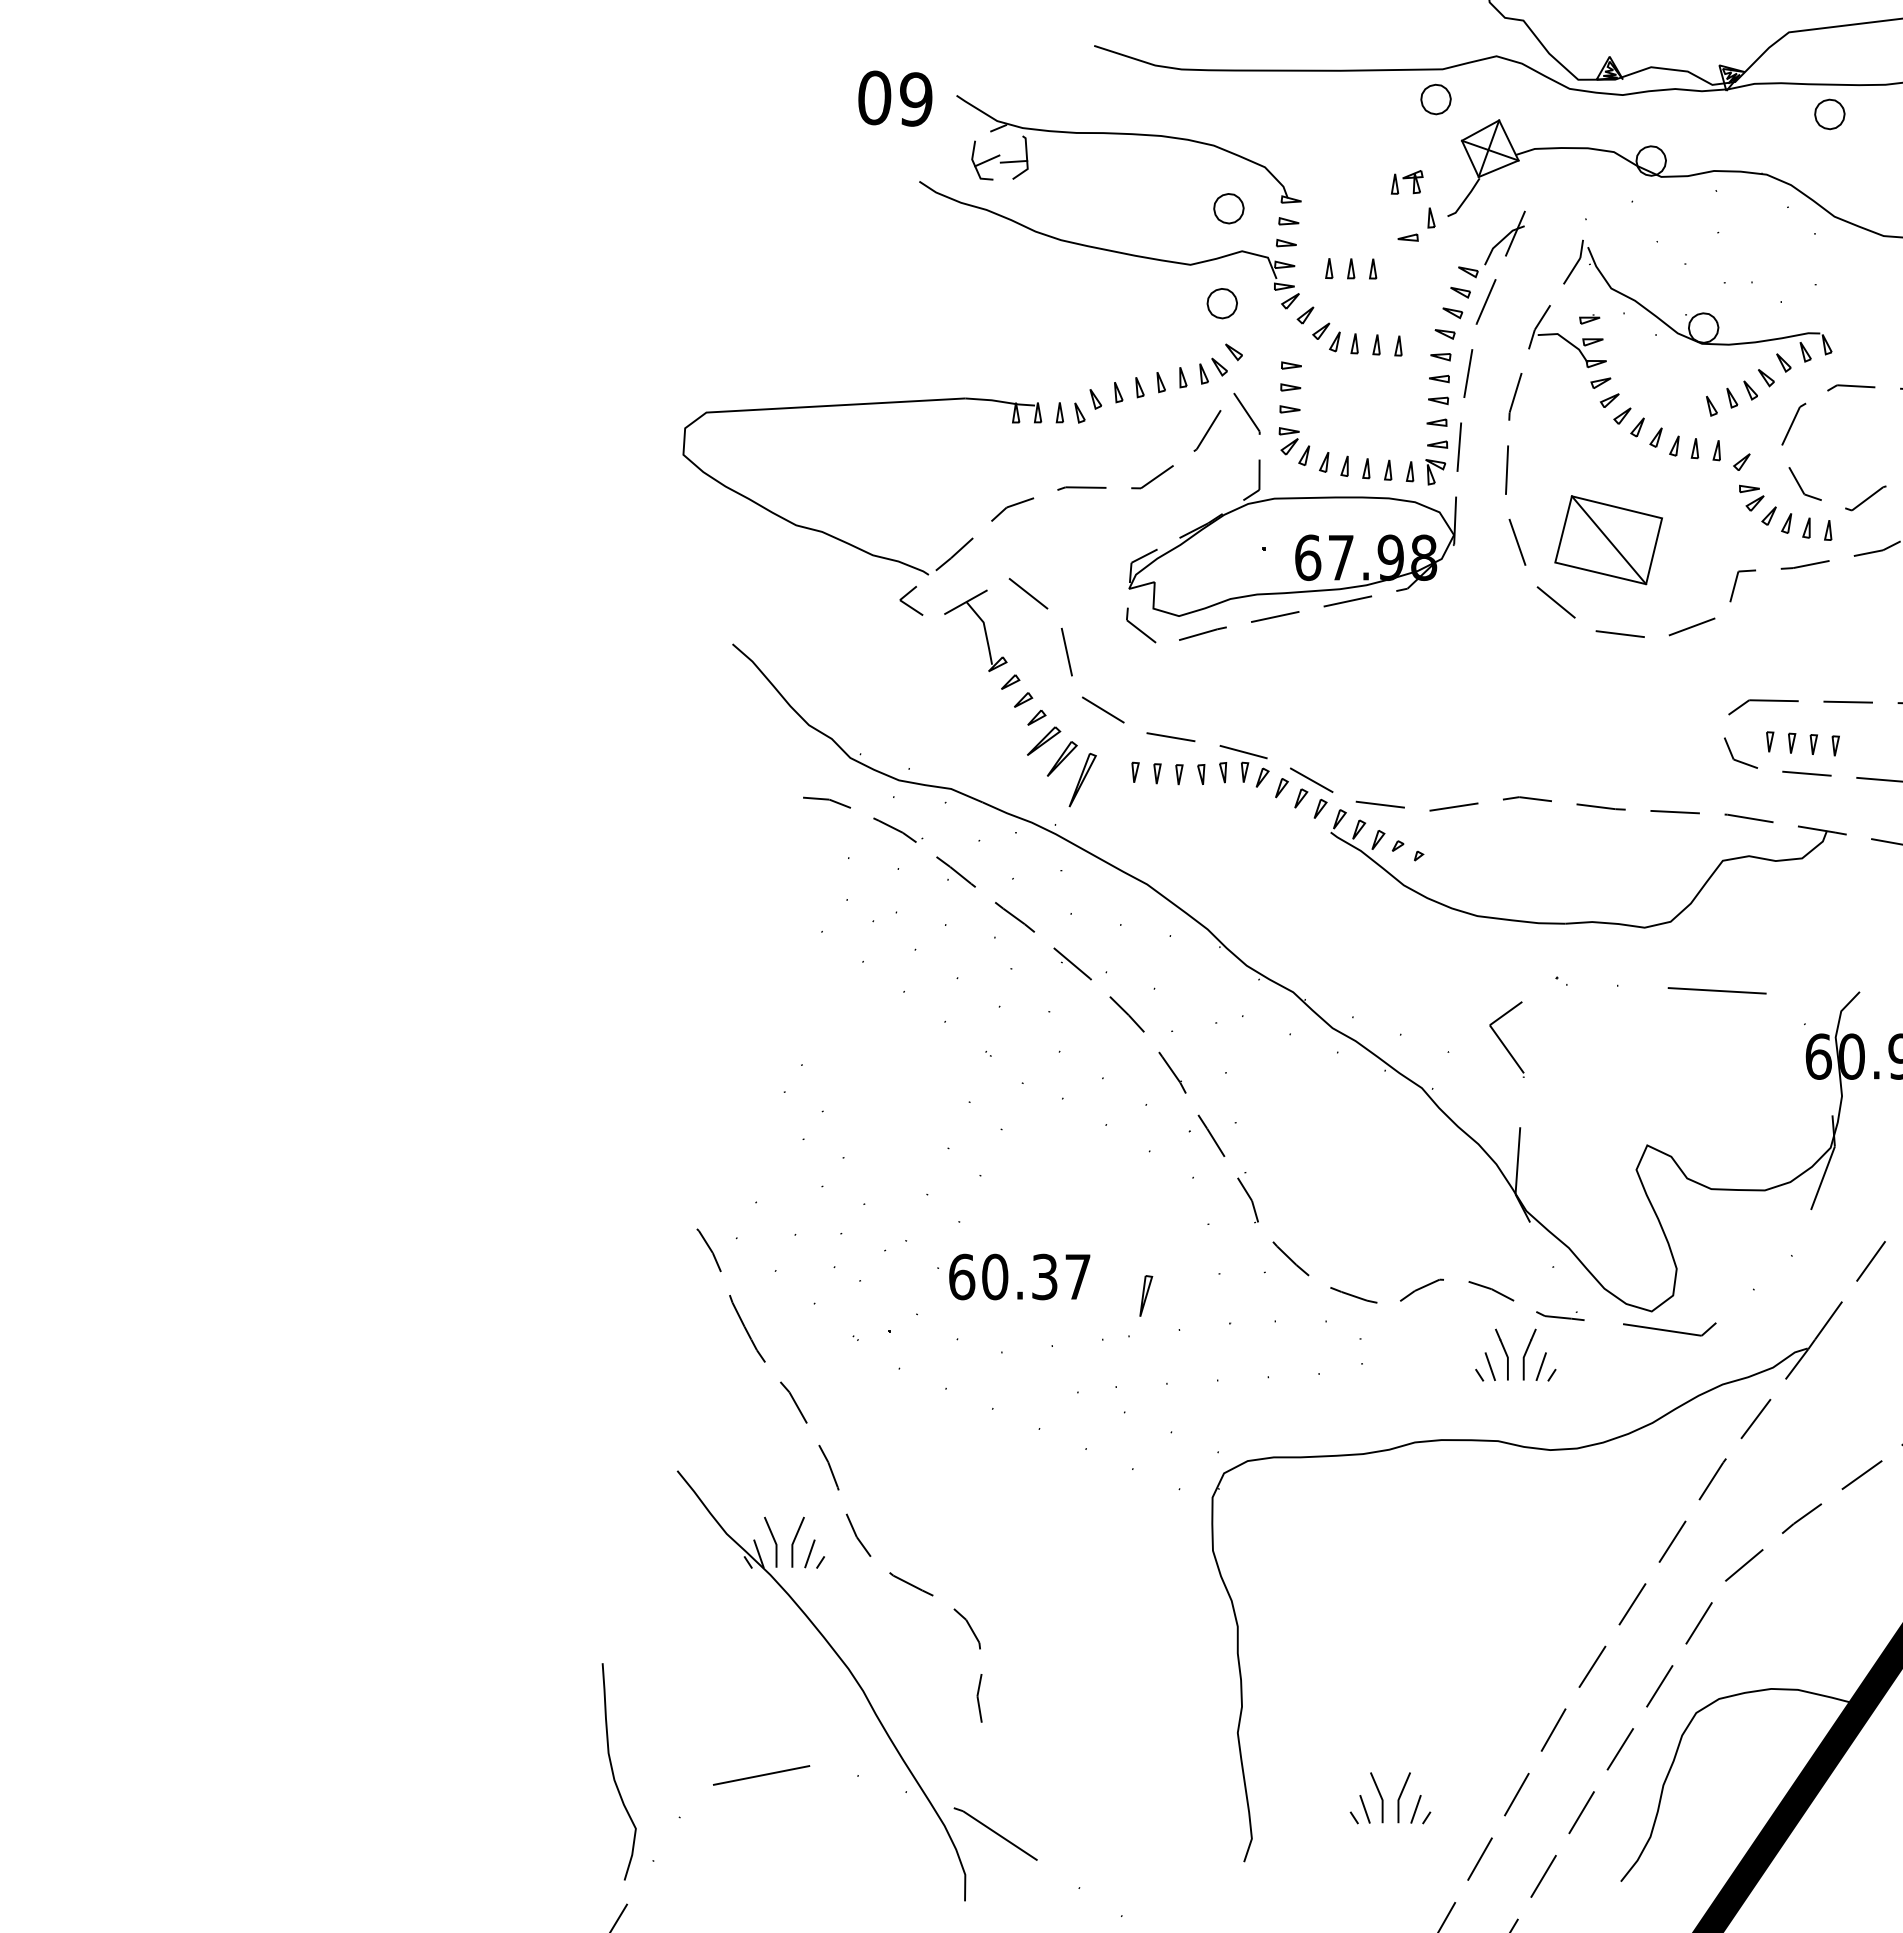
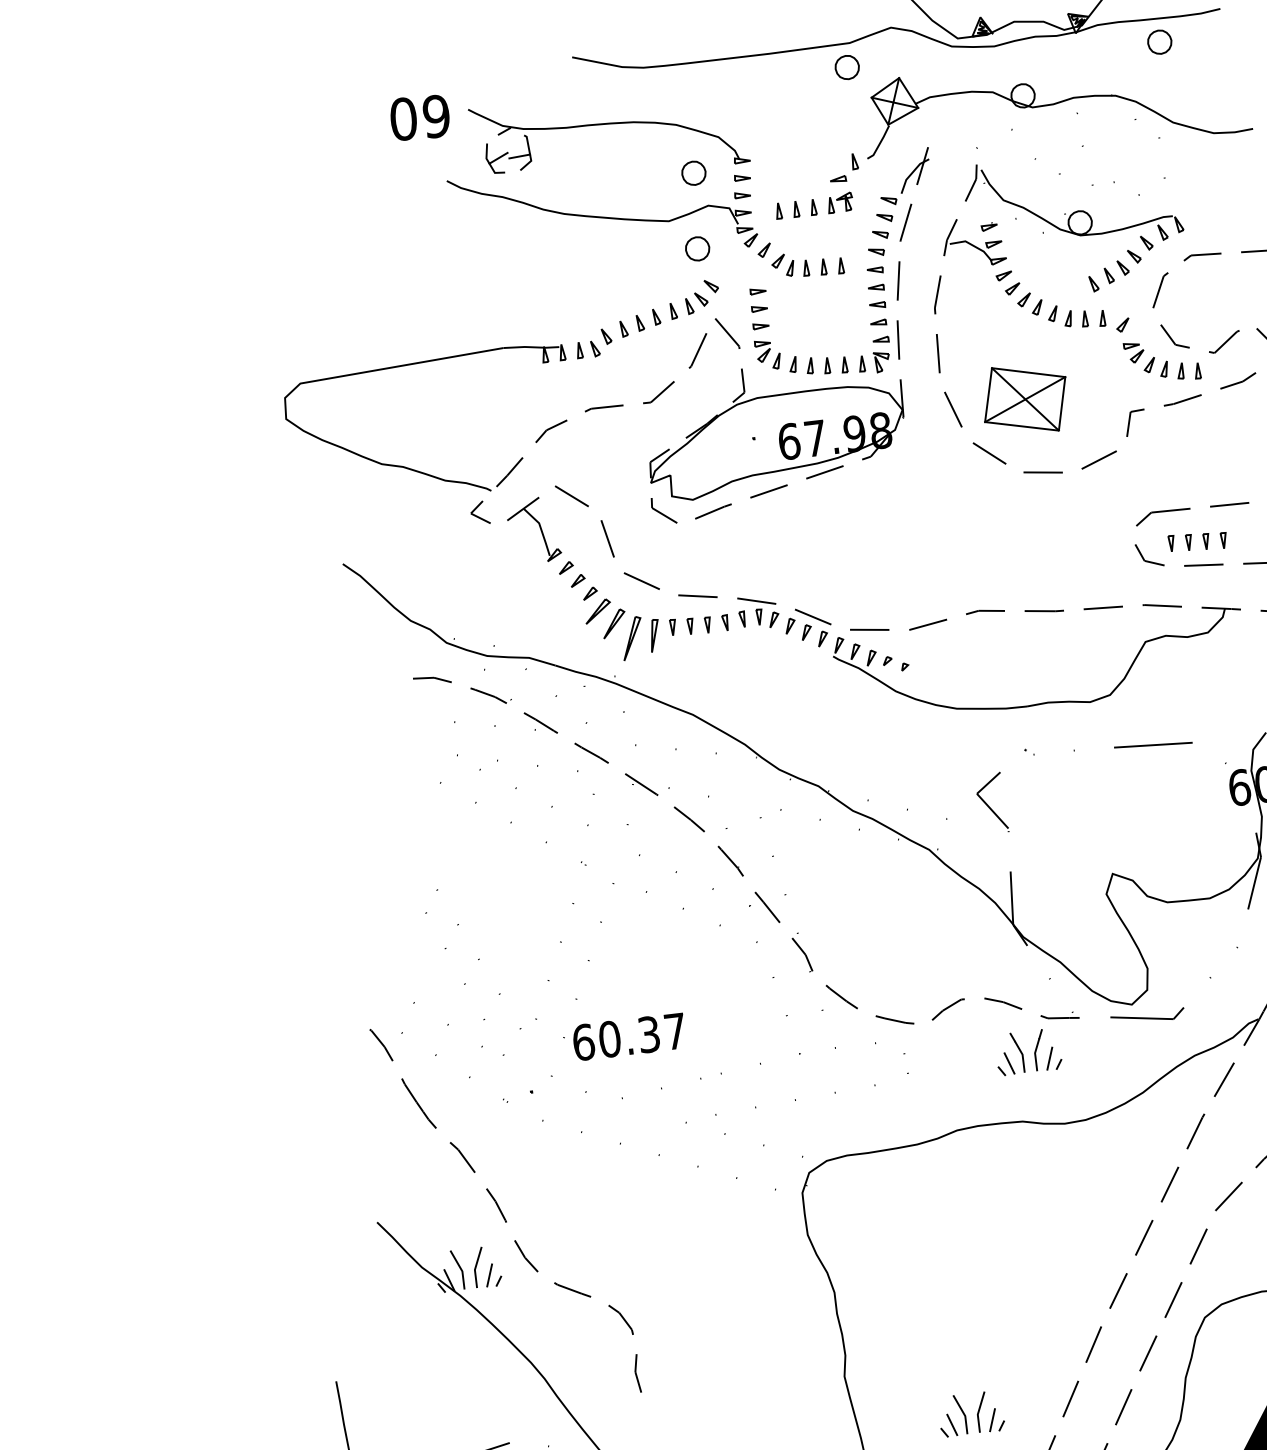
part: (1406, 182) -> (839, 203), moved
line: (1608, 540) -> (1025, 399), added
part: (1146, 1295) -> (654, 635), moved

